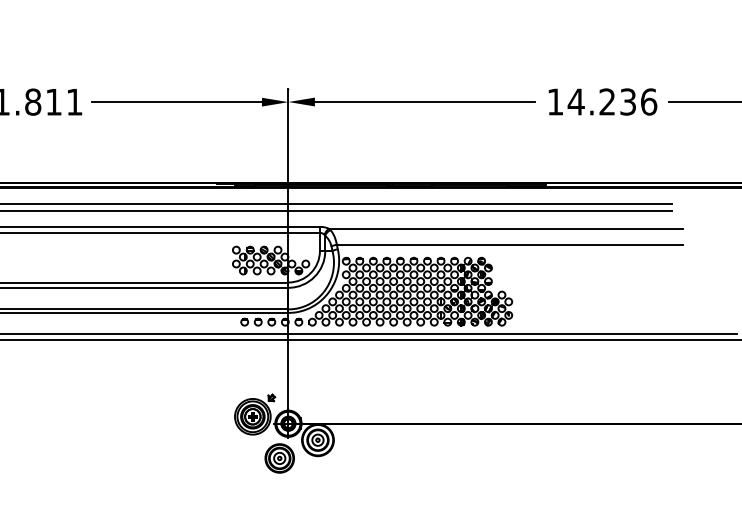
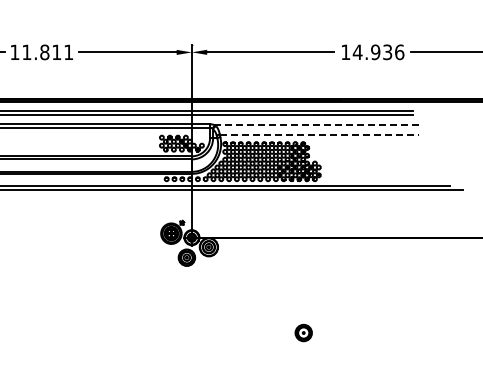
text: (607, 102) -> (375, 52), 14.236 -> 14.936
line: (506, 228) -> (317, 125), solid -> dashed
line: (509, 244) -> (319, 134), solid -> dashed

